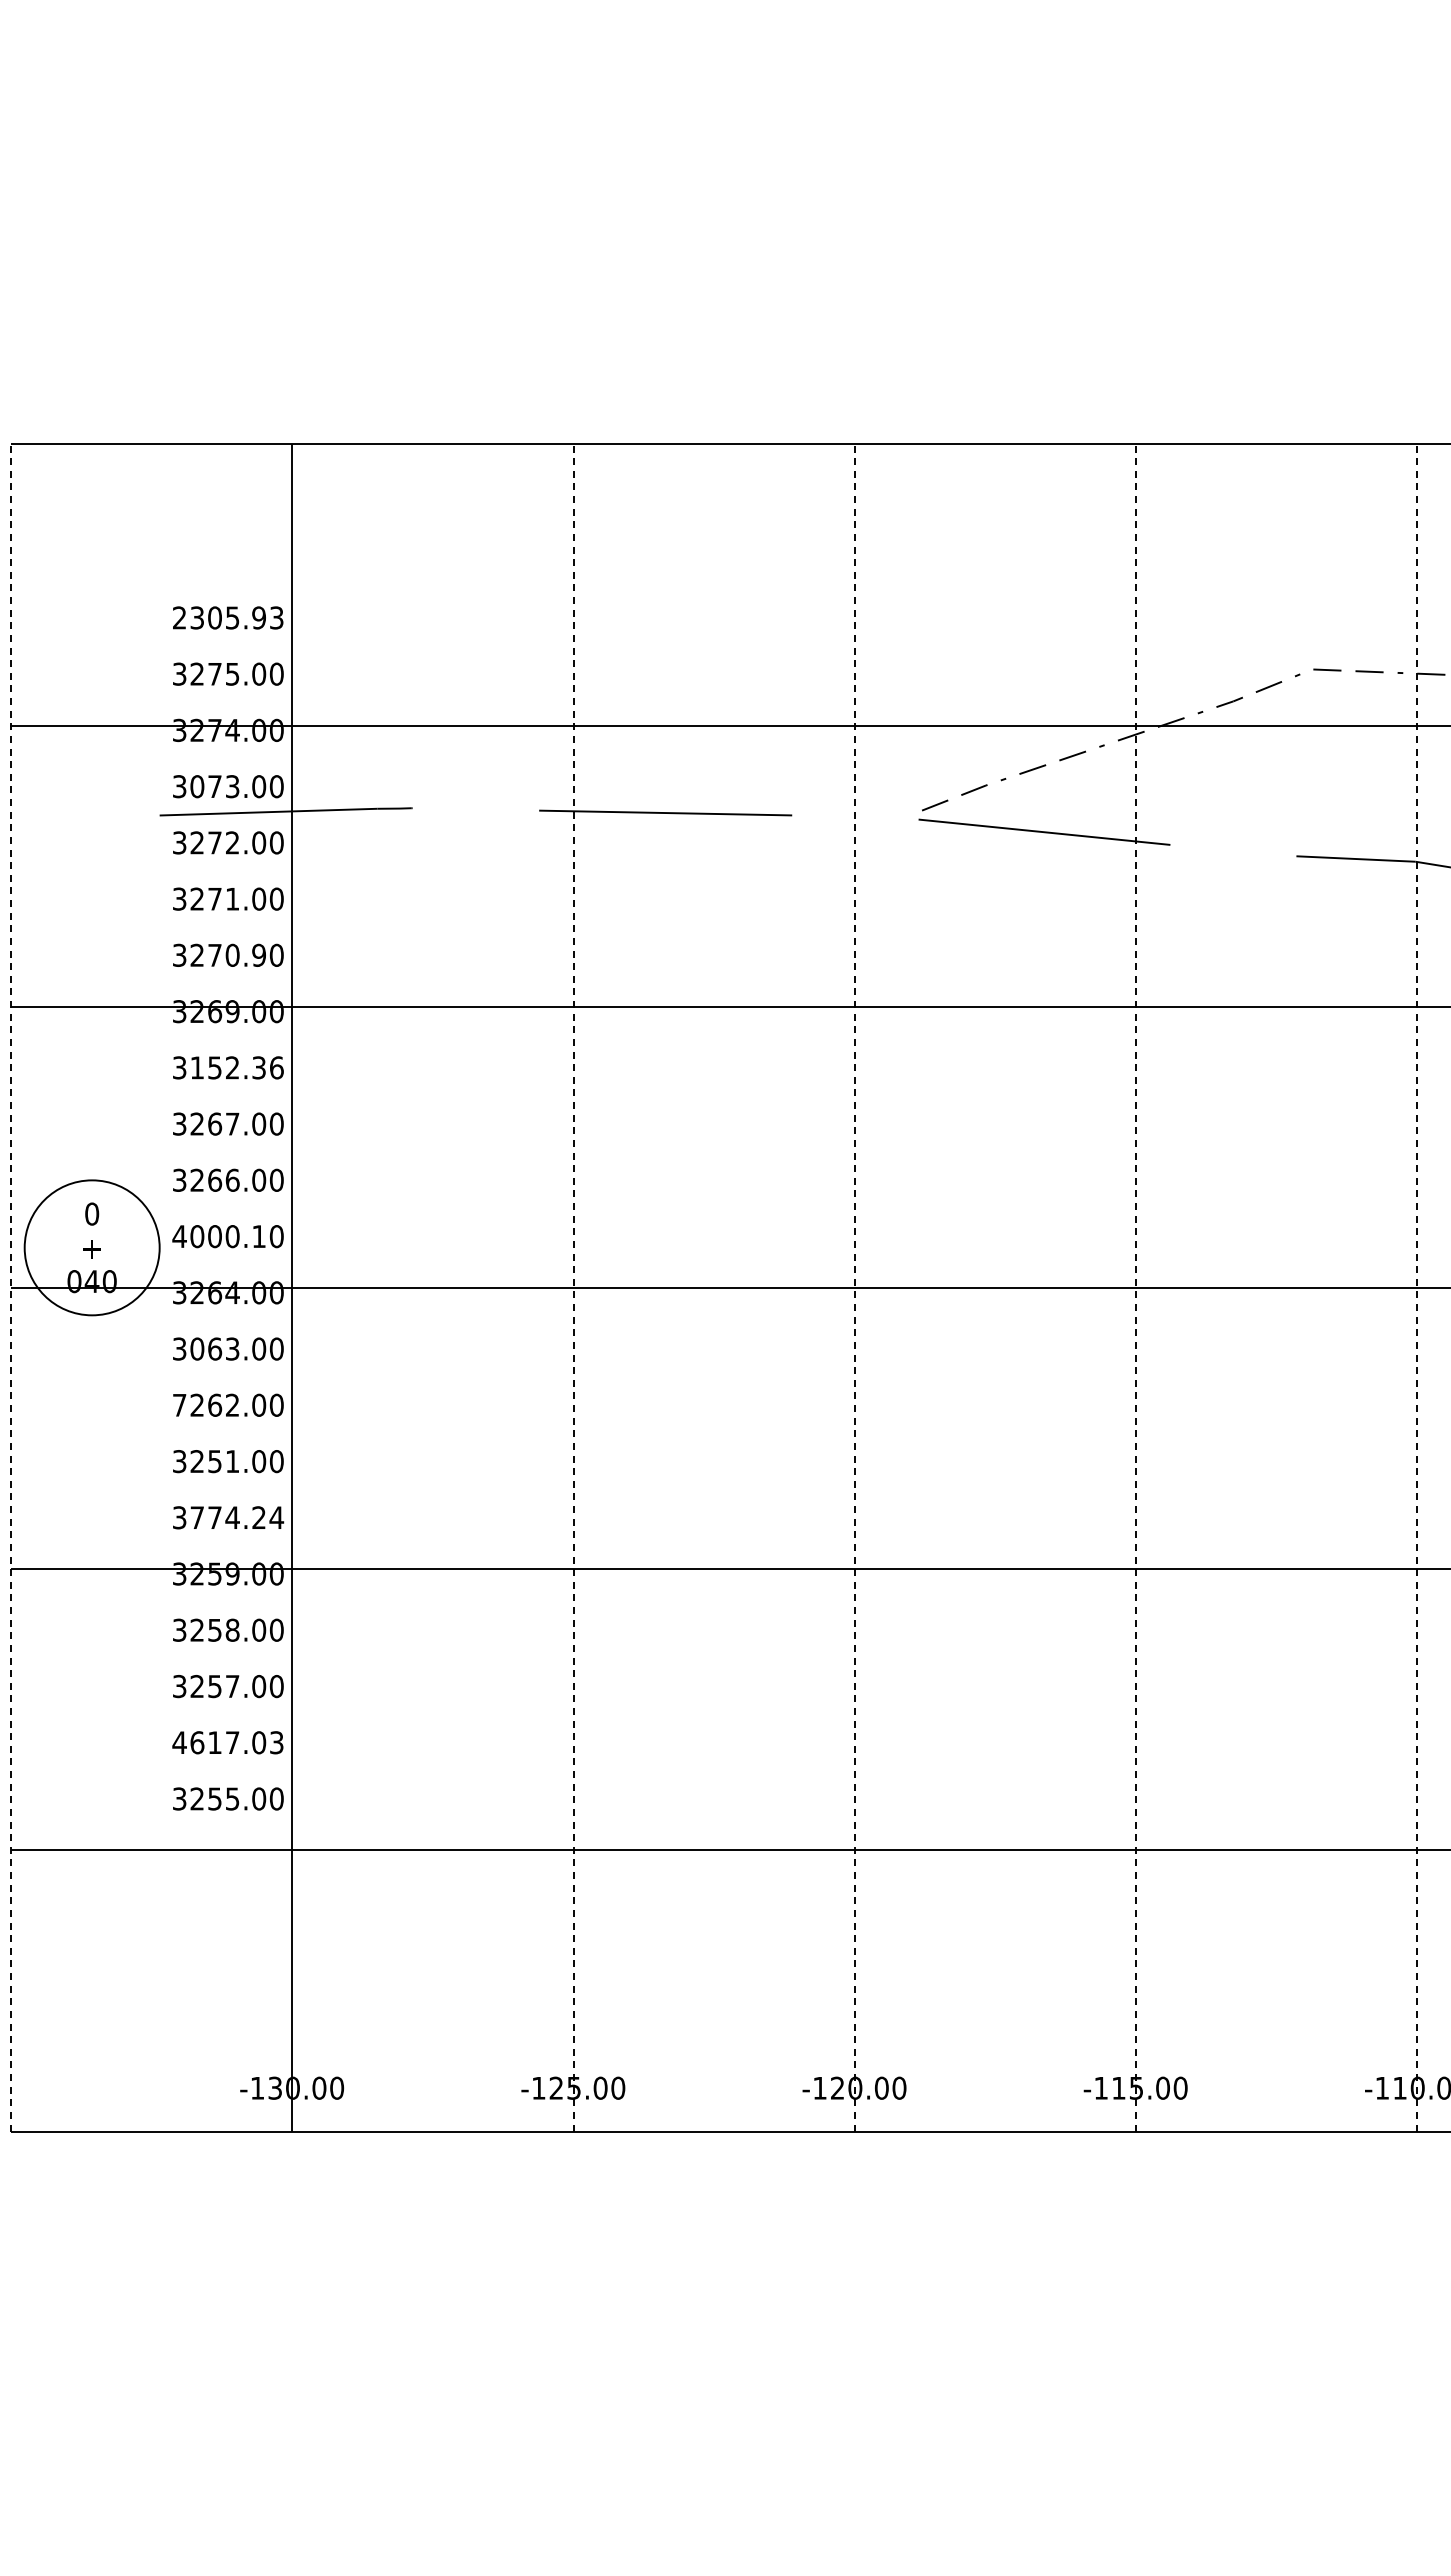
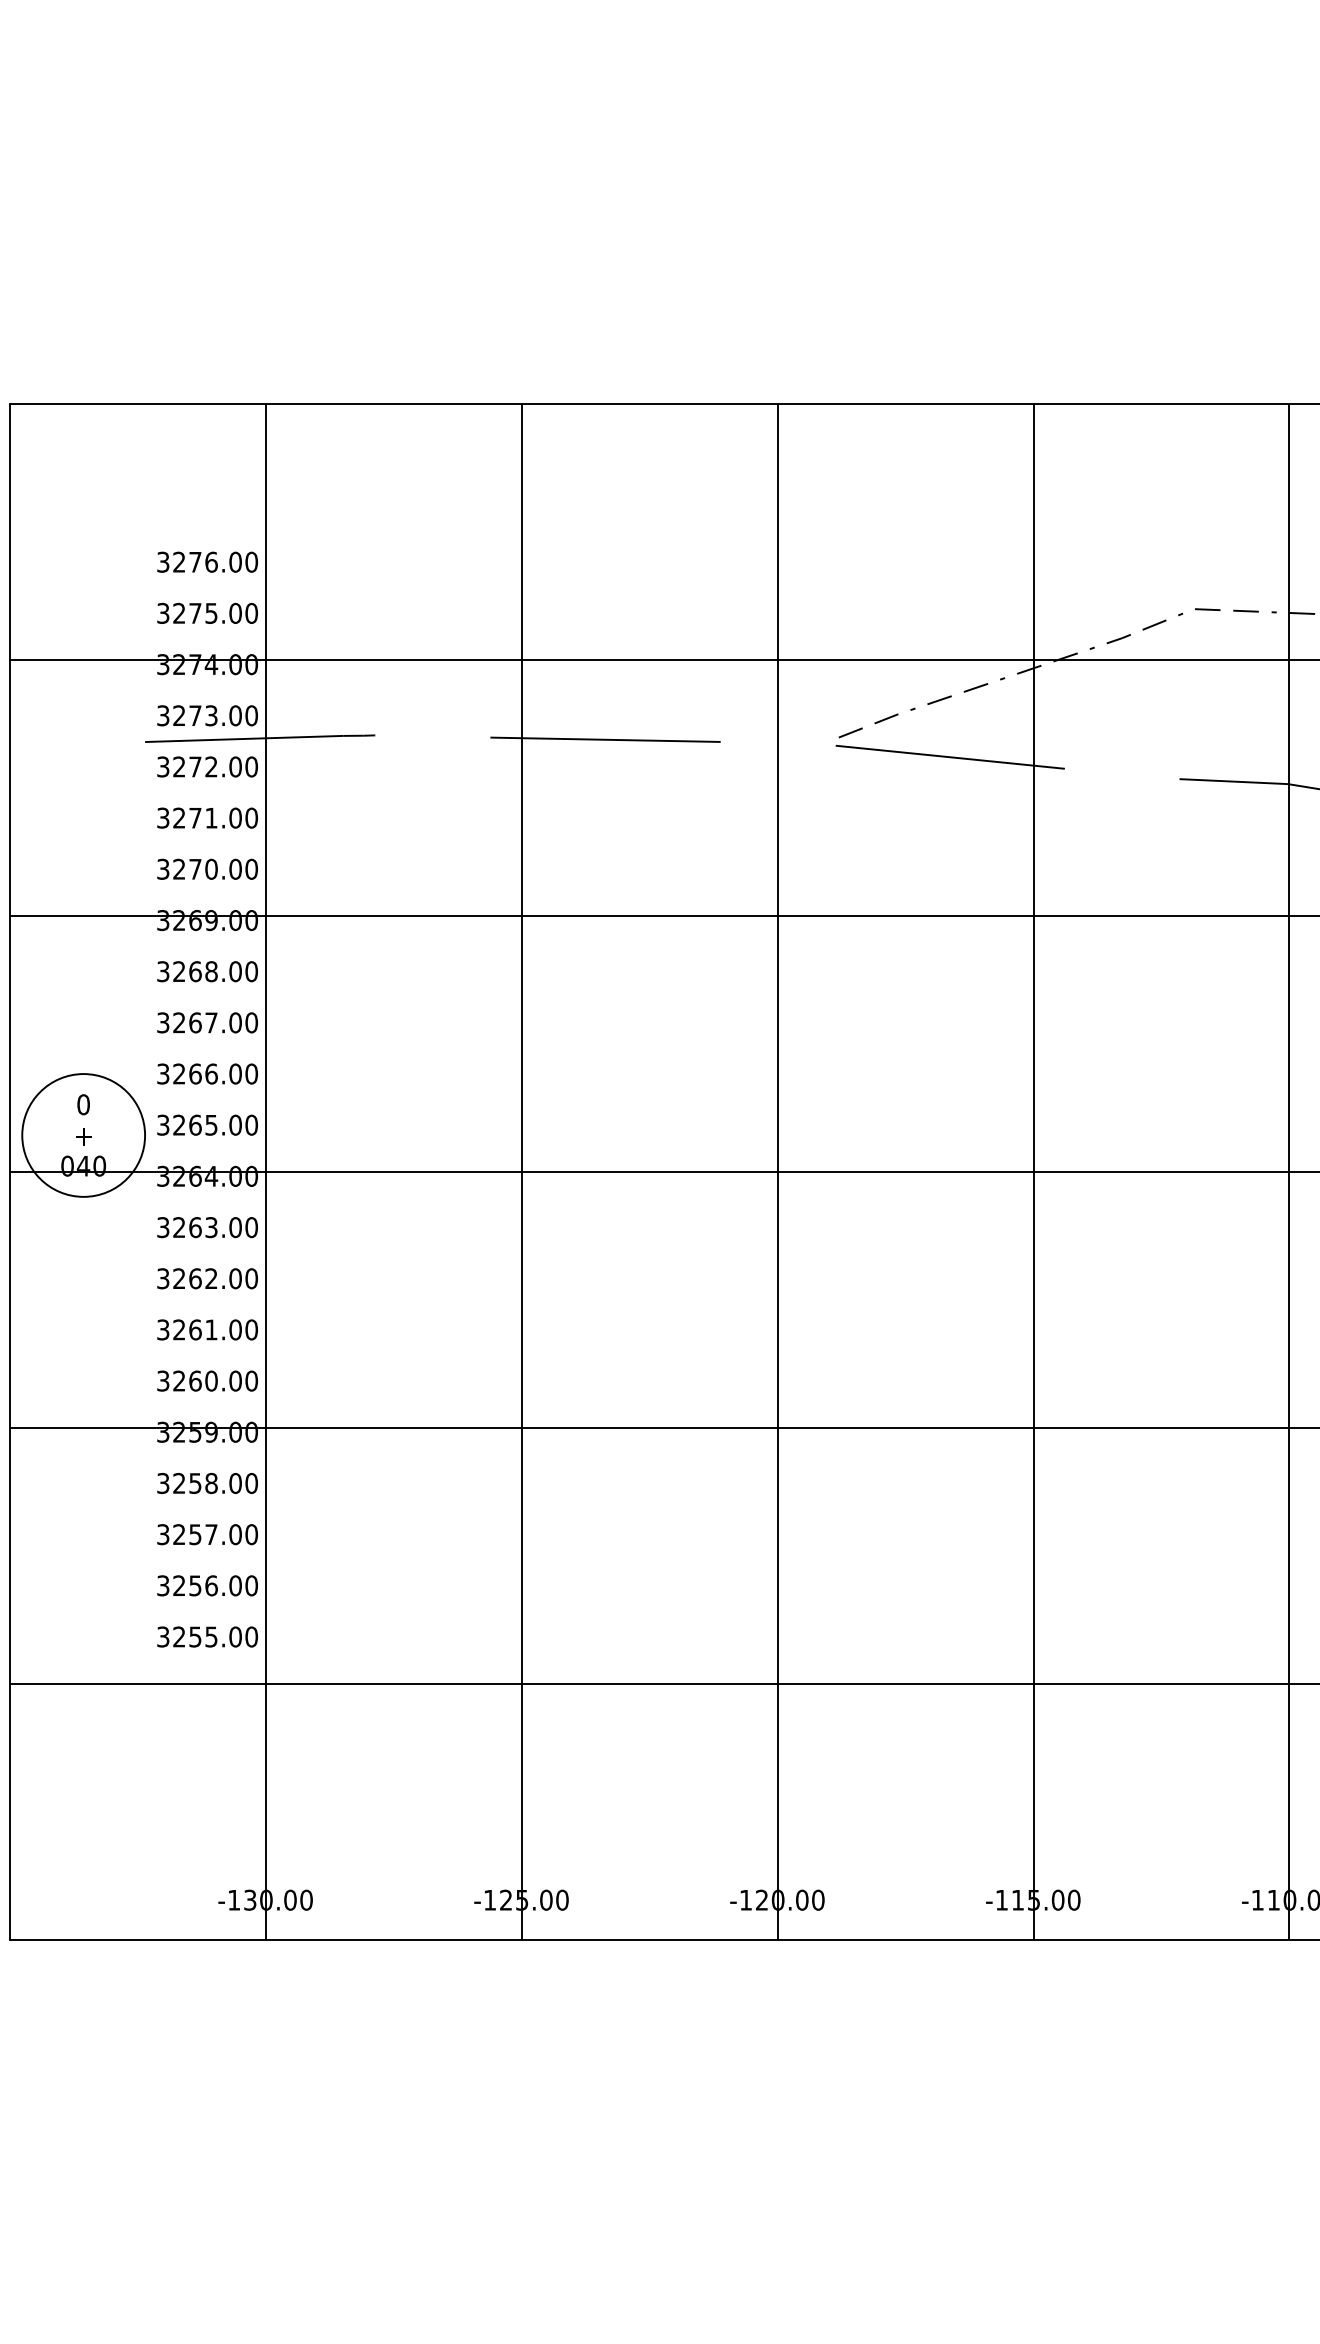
text: (228, 617) -> (207, 561), 2305.93 -> 3276.00
text: (197, 786) -> (179, 715), 3073.00 -> 3273.00
text: (259, 955) -> (235, 869), 3270.90 -> 3270.00
text: (236, 1067) -> (215, 971), 3152.36 -> 3268.00
text: (219, 1236) -> (199, 1125), 4000.10 -> 3265.00
line: (11, 1288) -> (10, 1172), dashed -> solid
line: (573, 1288) -> (521, 1172), dashed -> solid
line: (854, 1288) -> (777, 1172), dashed -> solid
line: (1136, 1288) -> (1034, 1172), dashed -> solid
line: (1417, 1288) -> (1289, 1172), dashed -> solid
text: (197, 1348) -> (179, 1227), 3063.00 -> 3263.00
text: (179, 1404) -> (163, 1278), 7262.00 -> 3262.00
text: (215, 1461) -> (195, 1329), 3251.00 -> 3261.00
text: (237, 1517) -> (215, 1380), 3774.24 -> 3260.00
text: (227, 1742) -> (206, 1585), 4617.03 -> 3256.00

